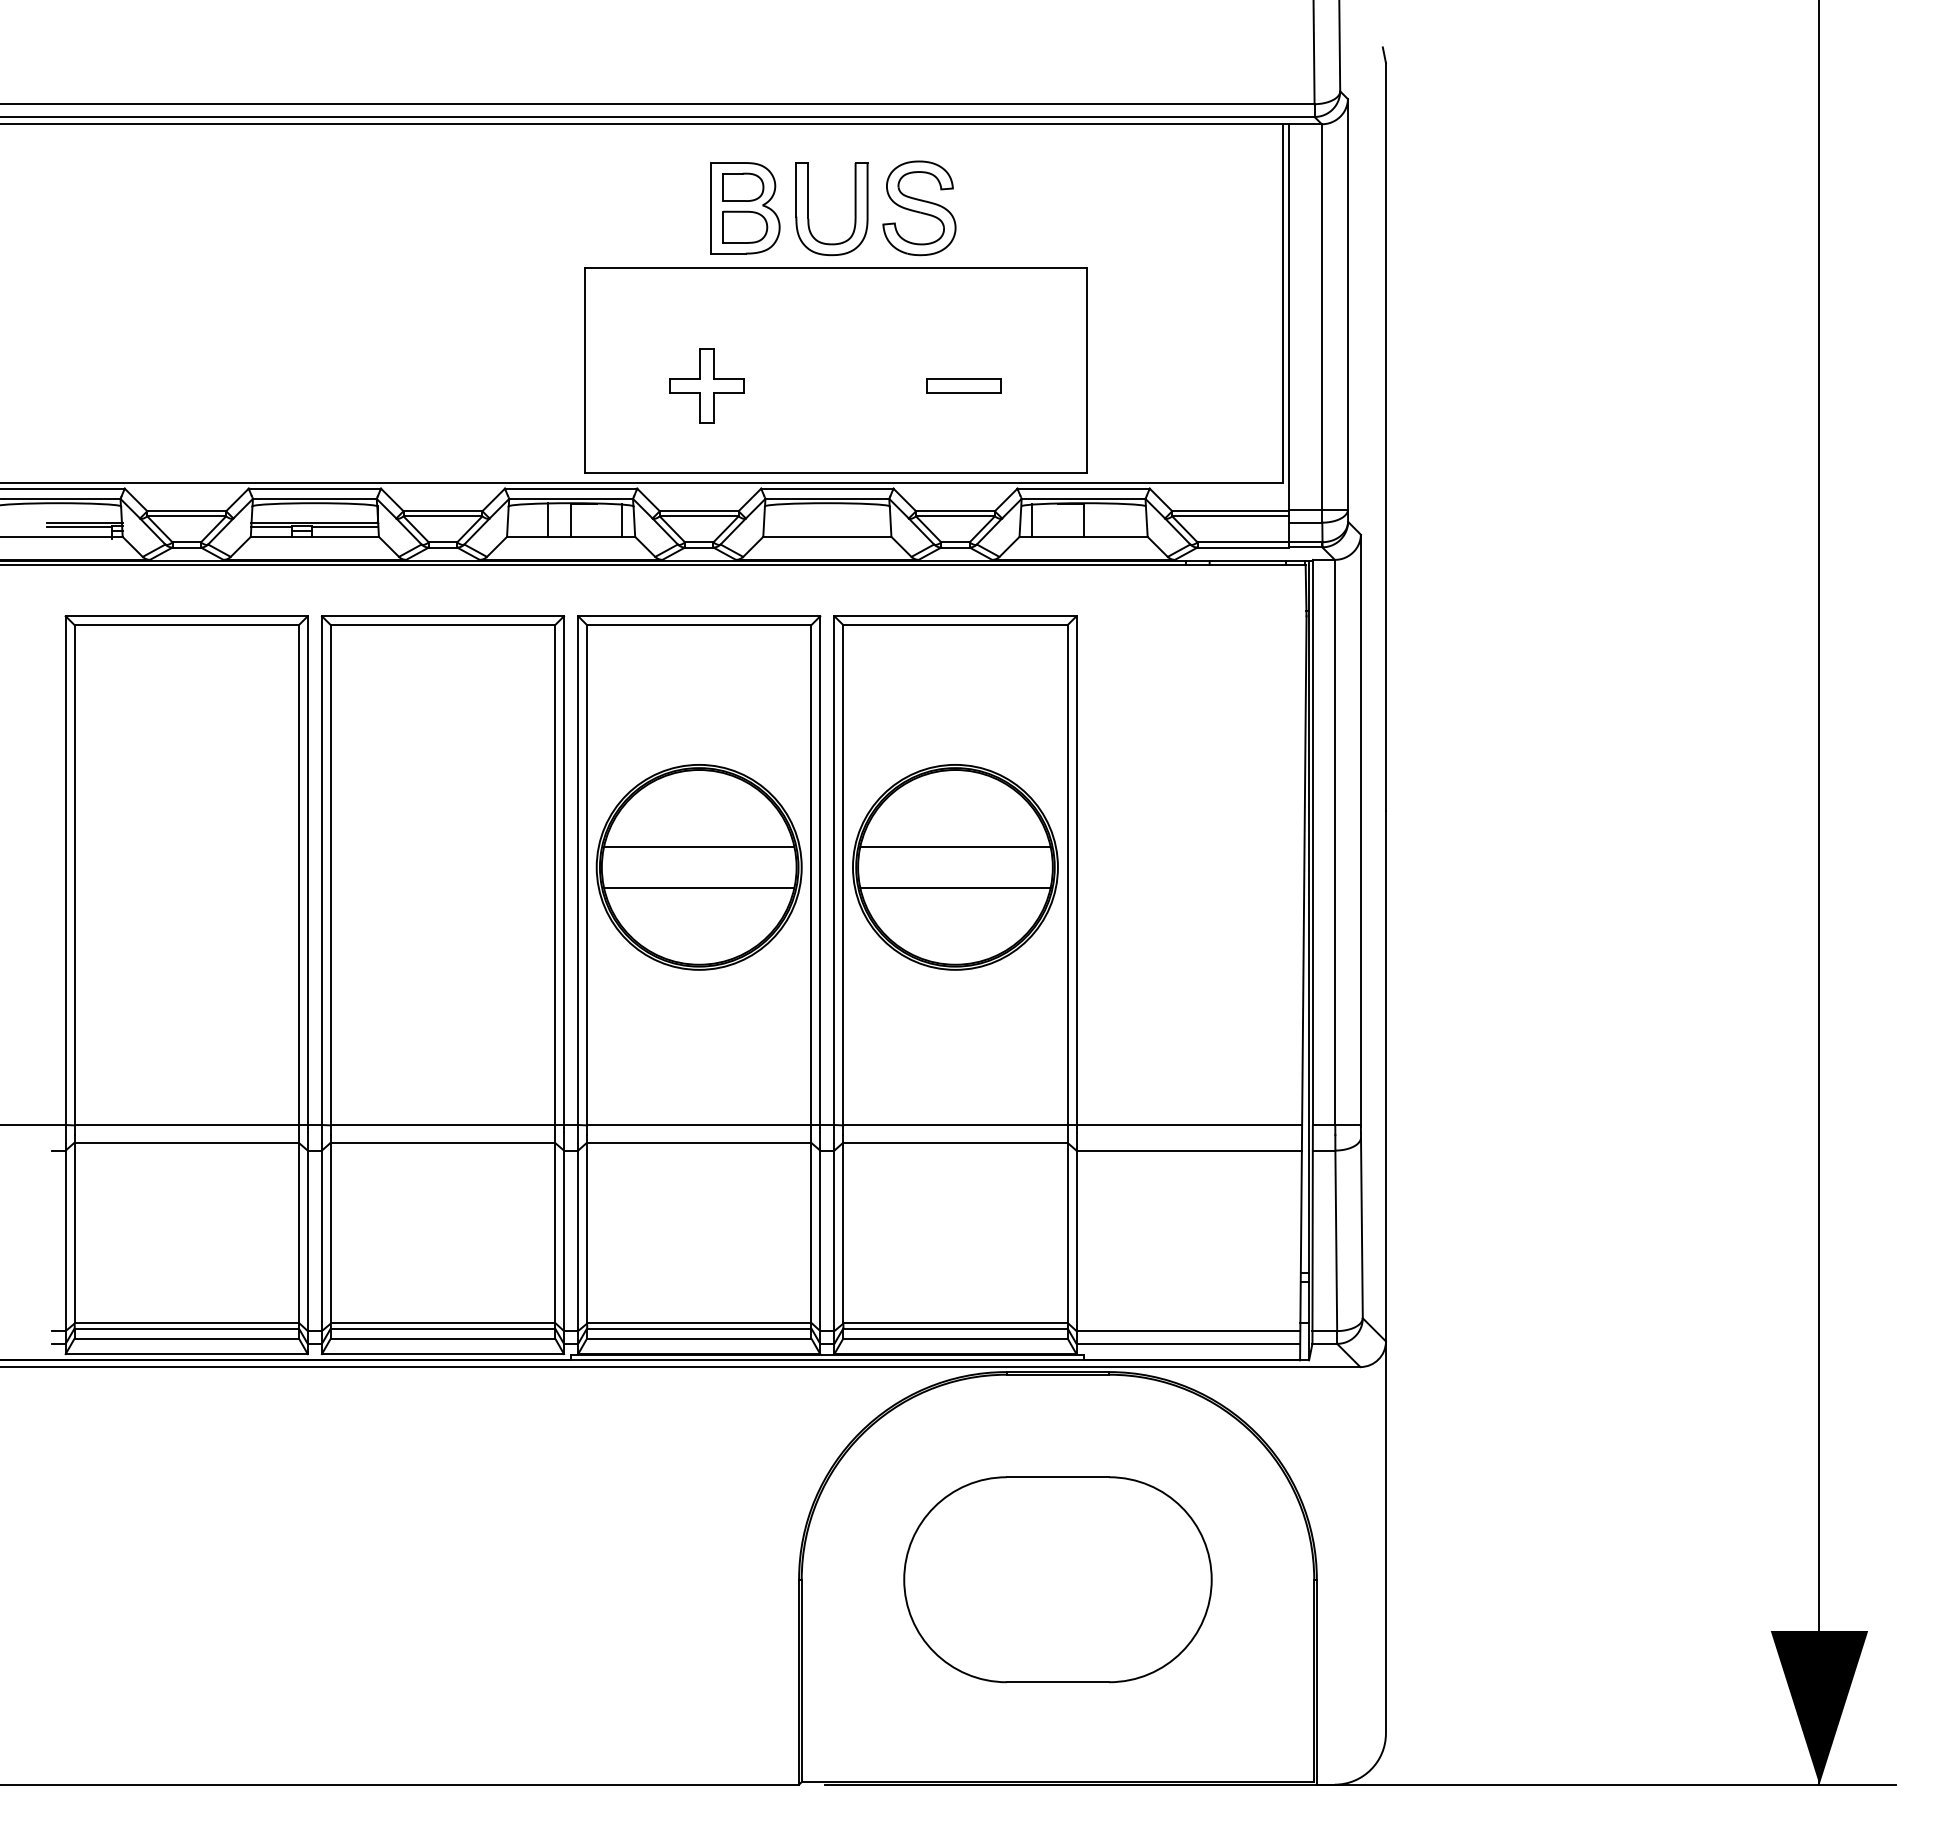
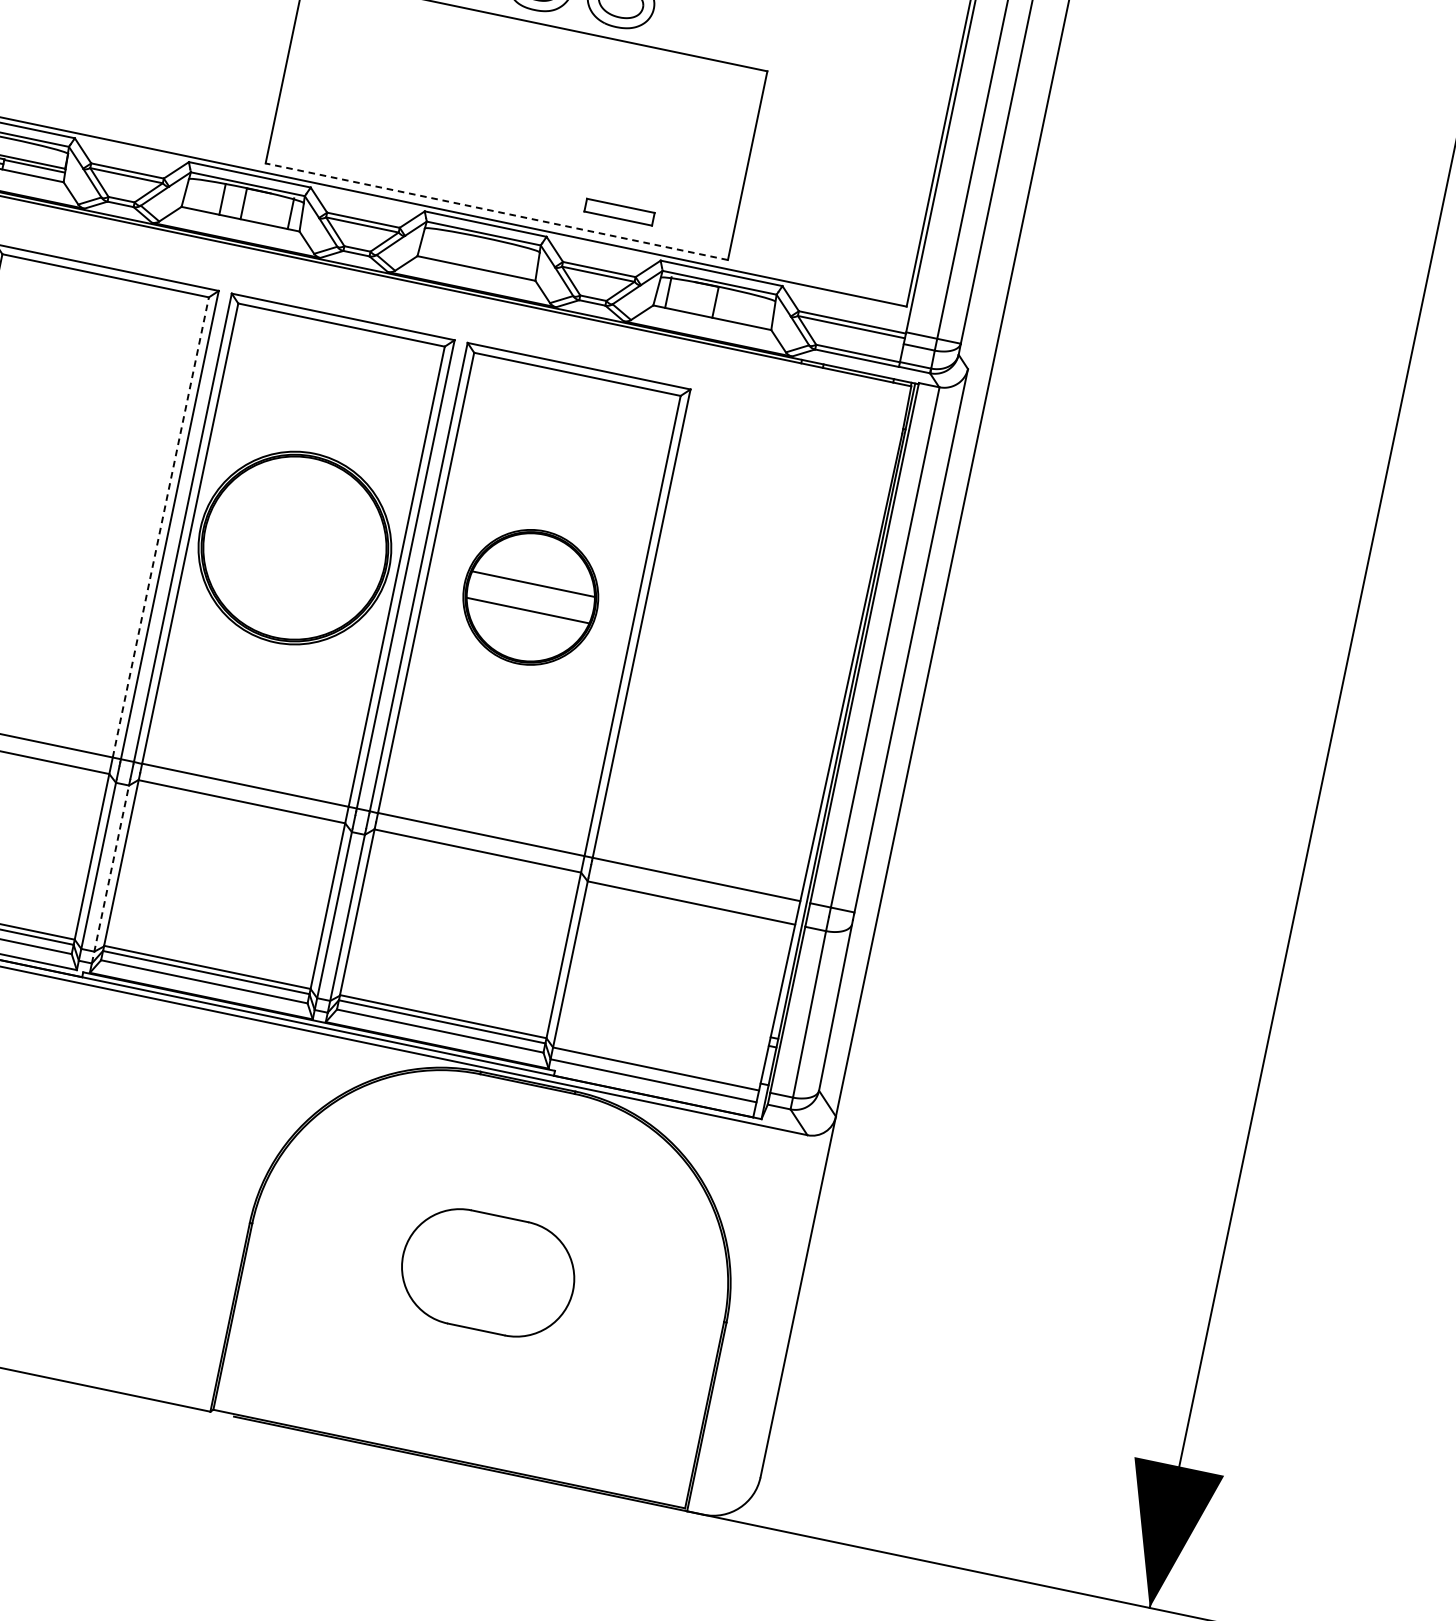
part: (706, 385) -> (394, 105), removed
part: (963, 385) -> (619, 211), moved
line: (835, 473) -> (496, 211), solid -> dashed
line: (699, 846) -> (299, 528), removed
part: (955, 867) -> (530, 597), size x0.7
line: (555, 875) -> (161, 527), solid -> dashed
line: (699, 887) -> (291, 566), removed
line: (578, 1246) -> (110, 873), solid -> dashed
part: (1057, 1579) -> (487, 1272), size x0.6

